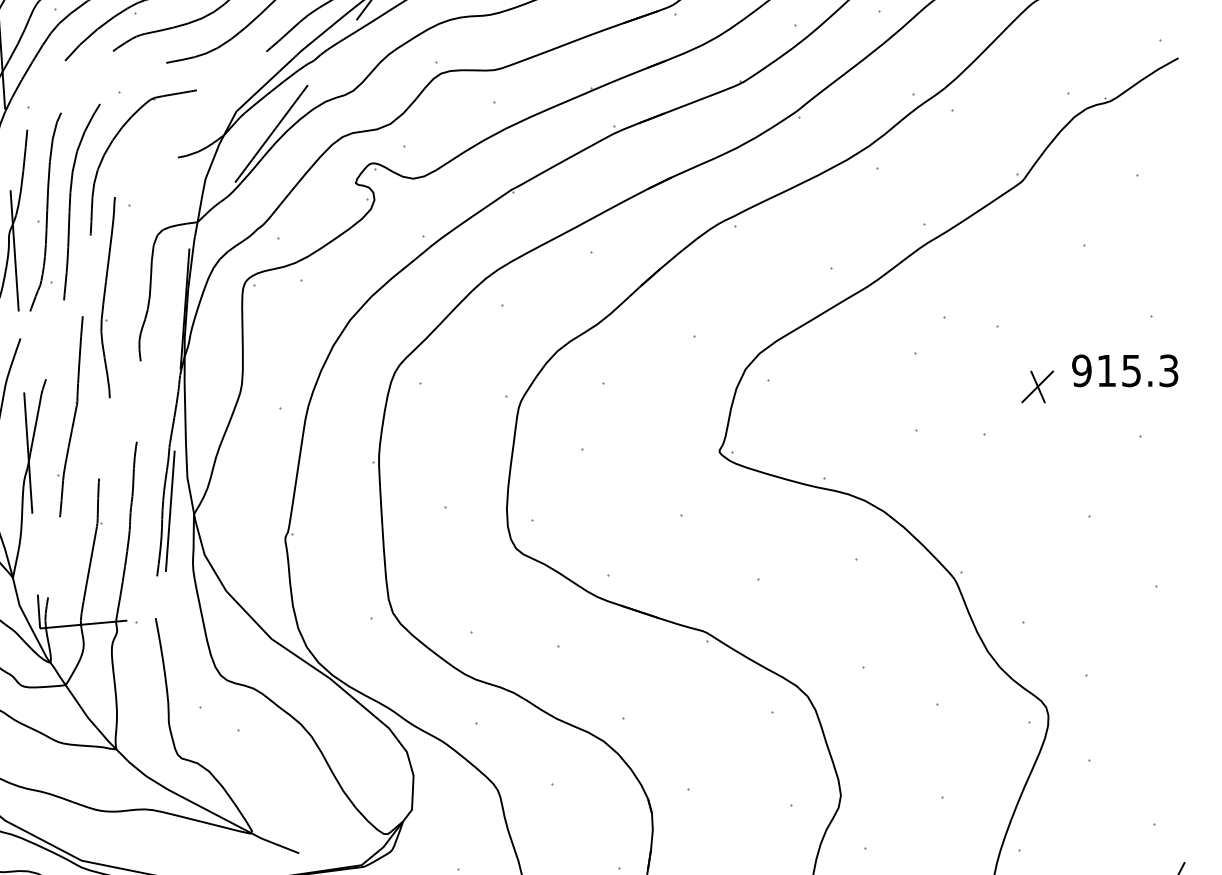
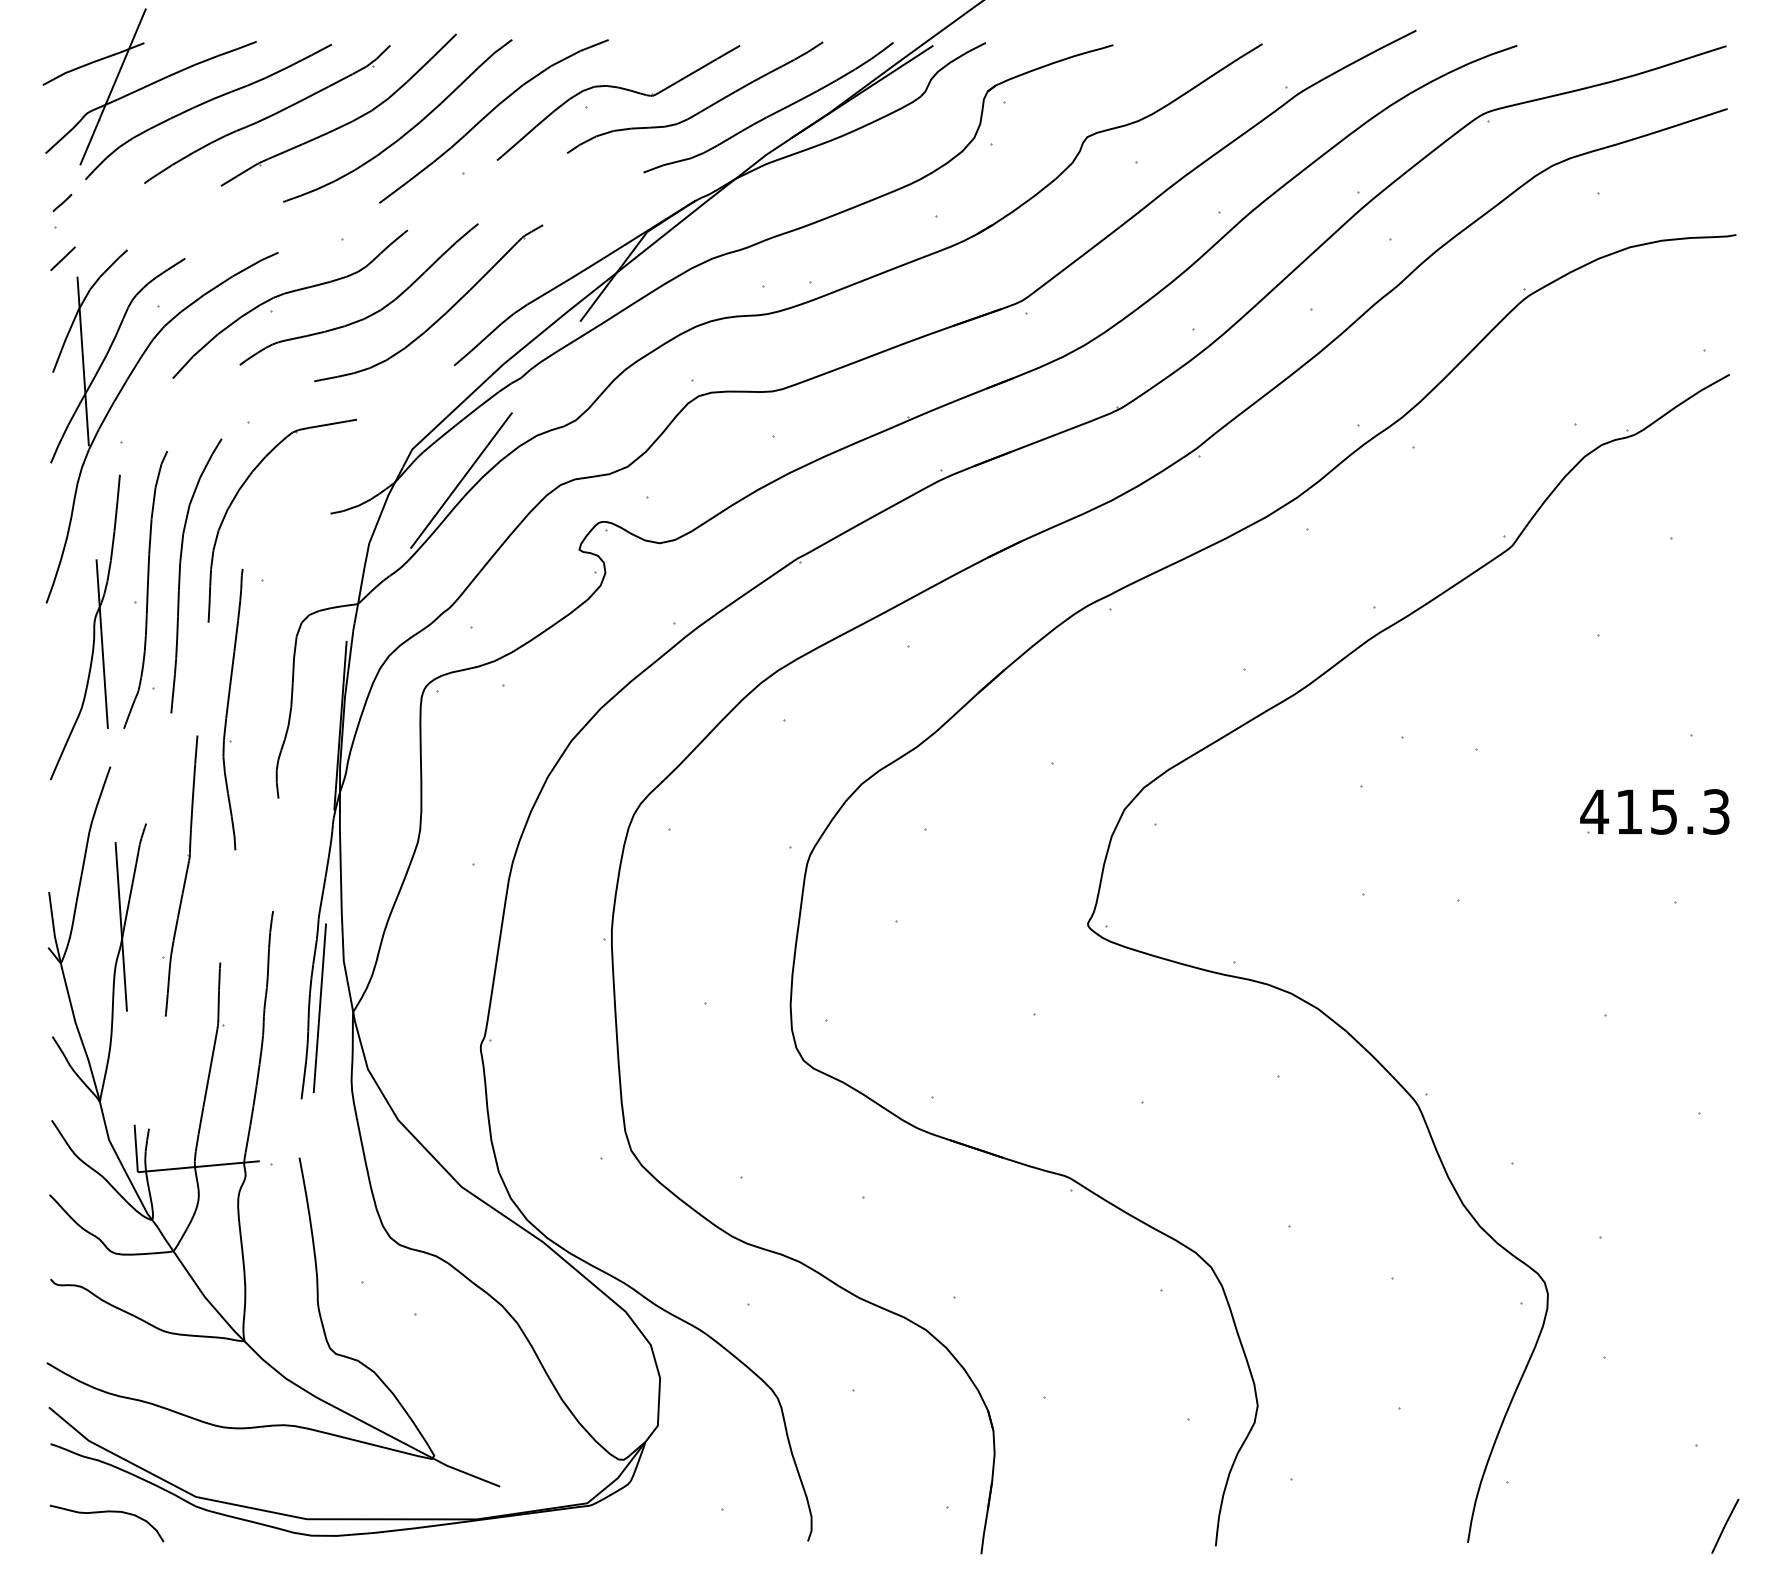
text: (1081, 370) -> (1594, 811), 915.3 -> 415.3
part: (1037, 386) -> (1532, 833), removed

